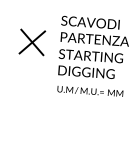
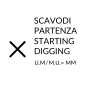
part: (32, 42) -> (17, 49), moved

